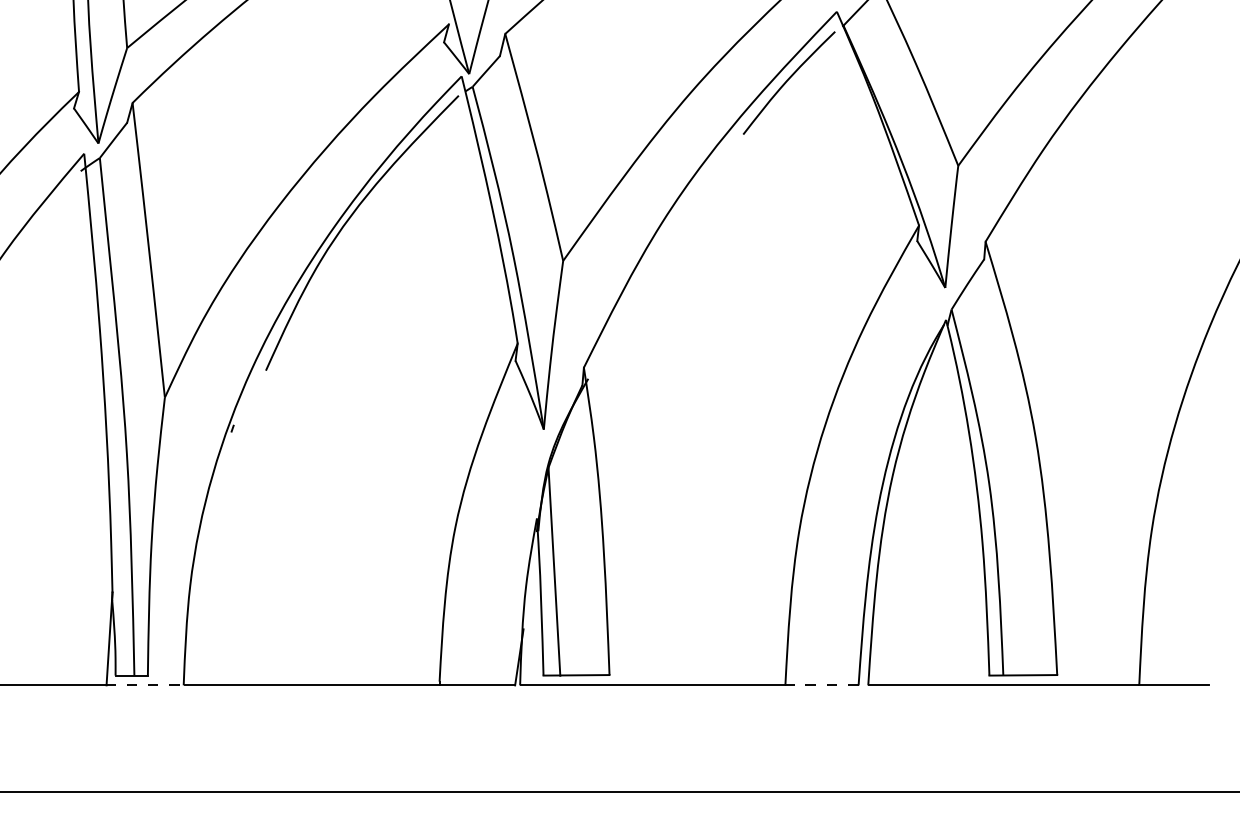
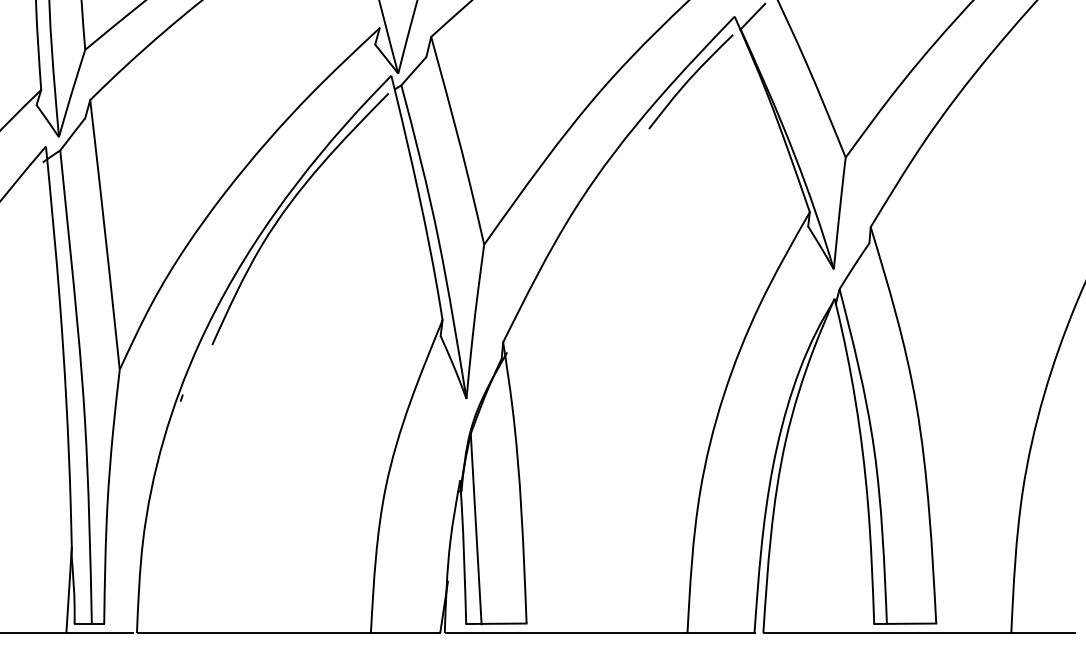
line: (142, 685) -> (99, 633), dashed -> solid
line: (821, 685) -> (720, 633), dashed -> solid

